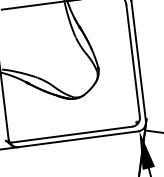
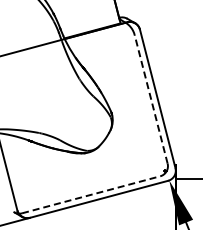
line: (133, 60) -> (151, 98), solid -> dashed
line: (72, 134) -> (91, 194), solid -> dashed

